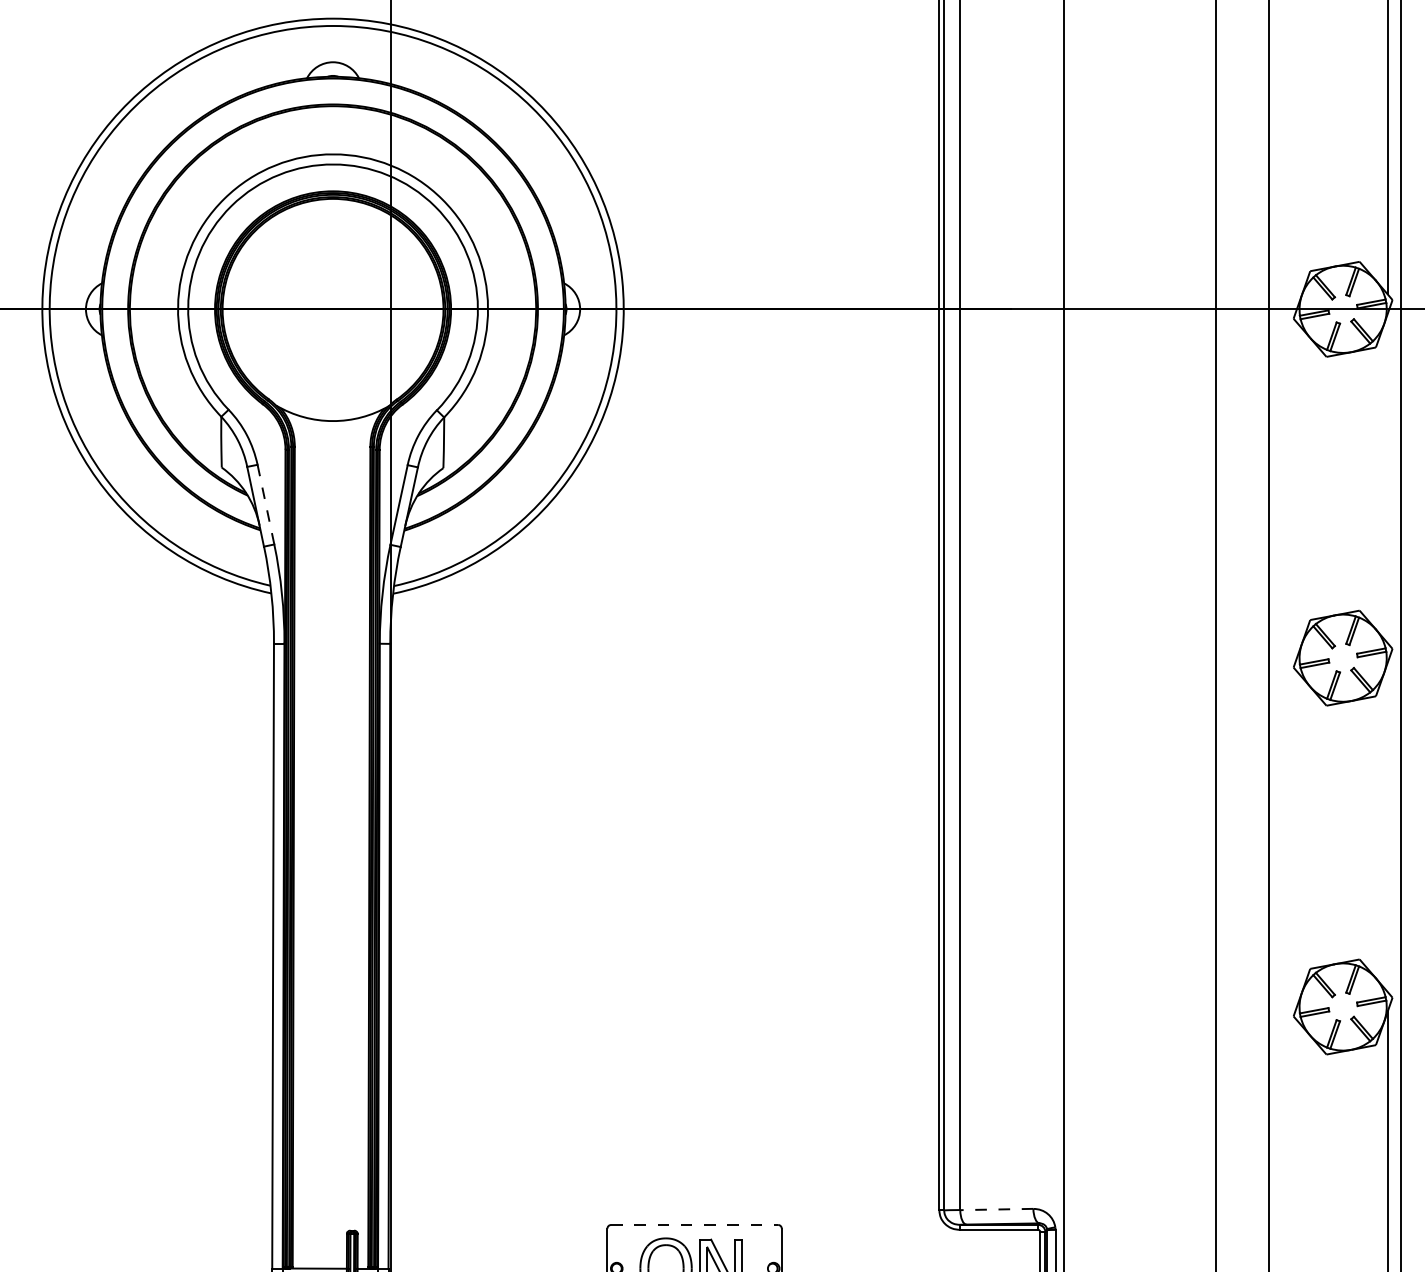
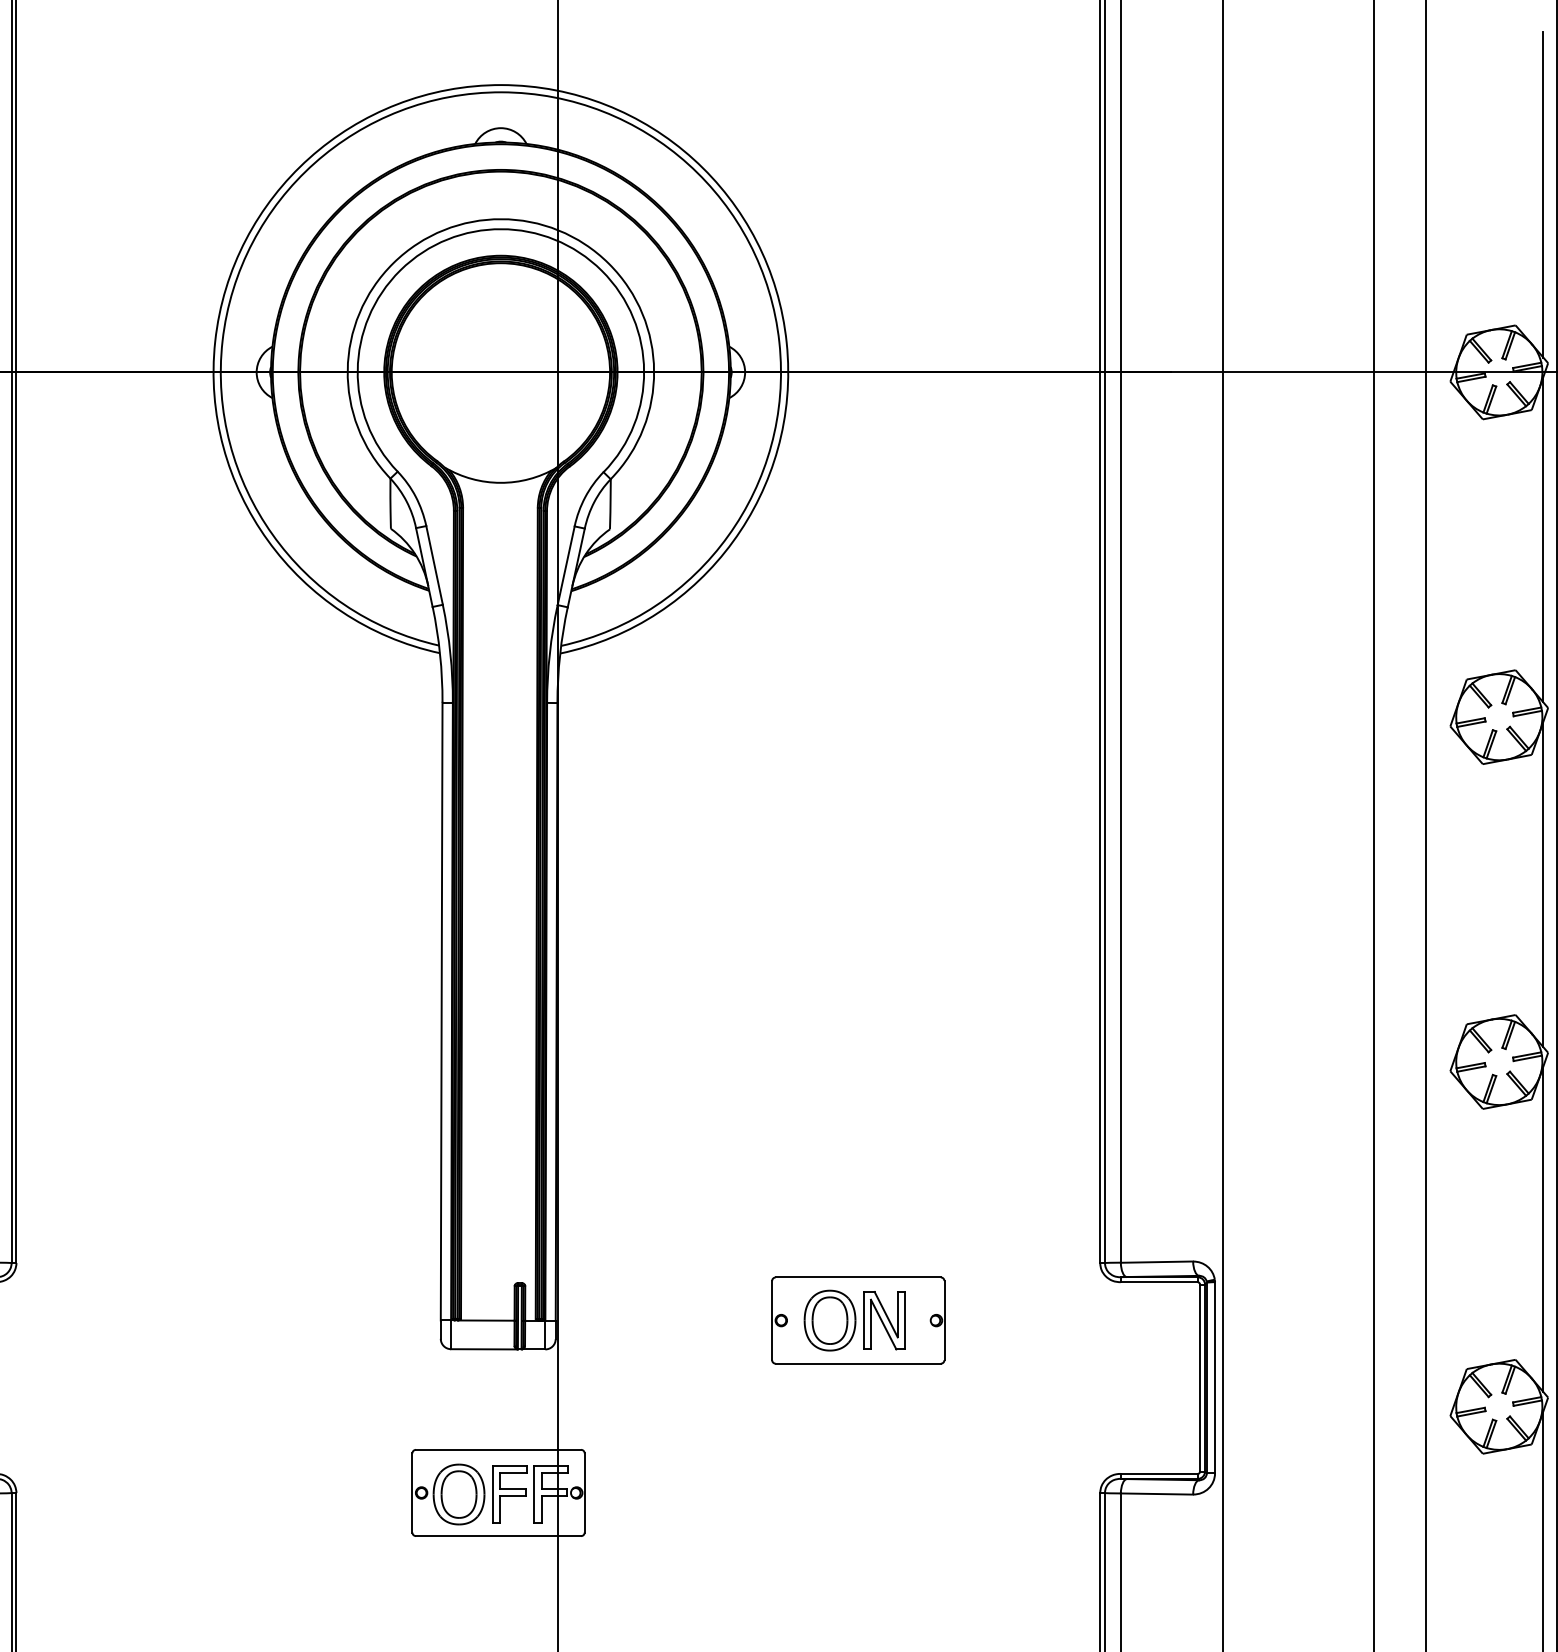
line: (1387, 478) -> (1543, 539), added
line: (265, 503) -> (434, 564), dashed -> solid
line: (1387, 827) -> (1543, 884), added
line: (996, 1209) -> (1156, 1262), dashed -> solid
line: (694, 1225) -> (858, 1277), dashed -> solid

